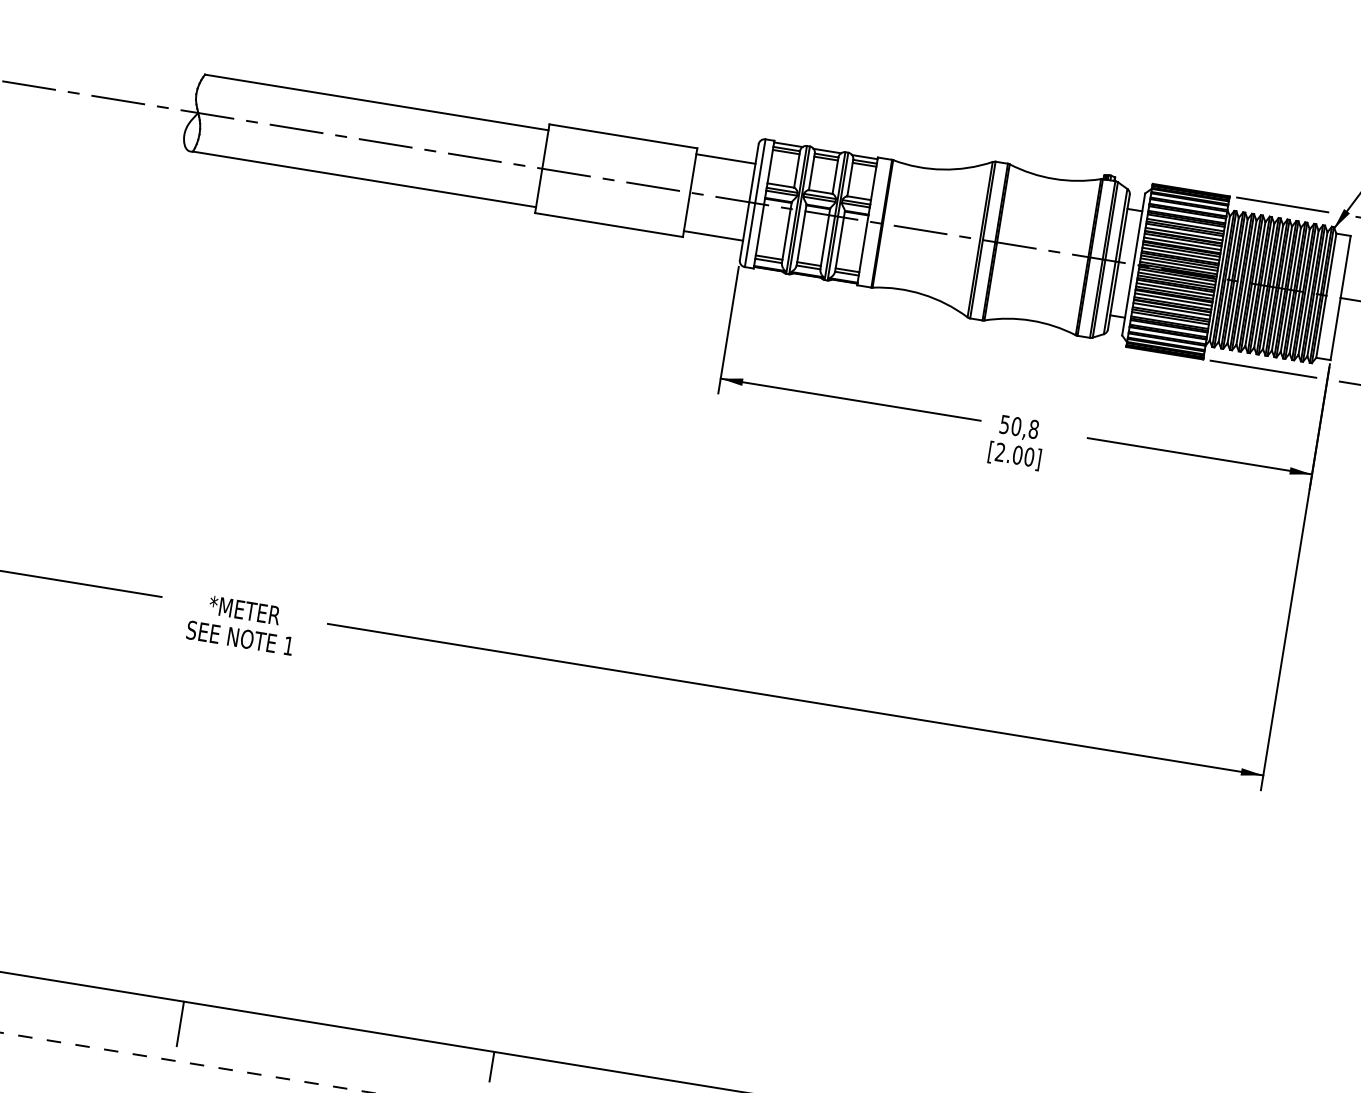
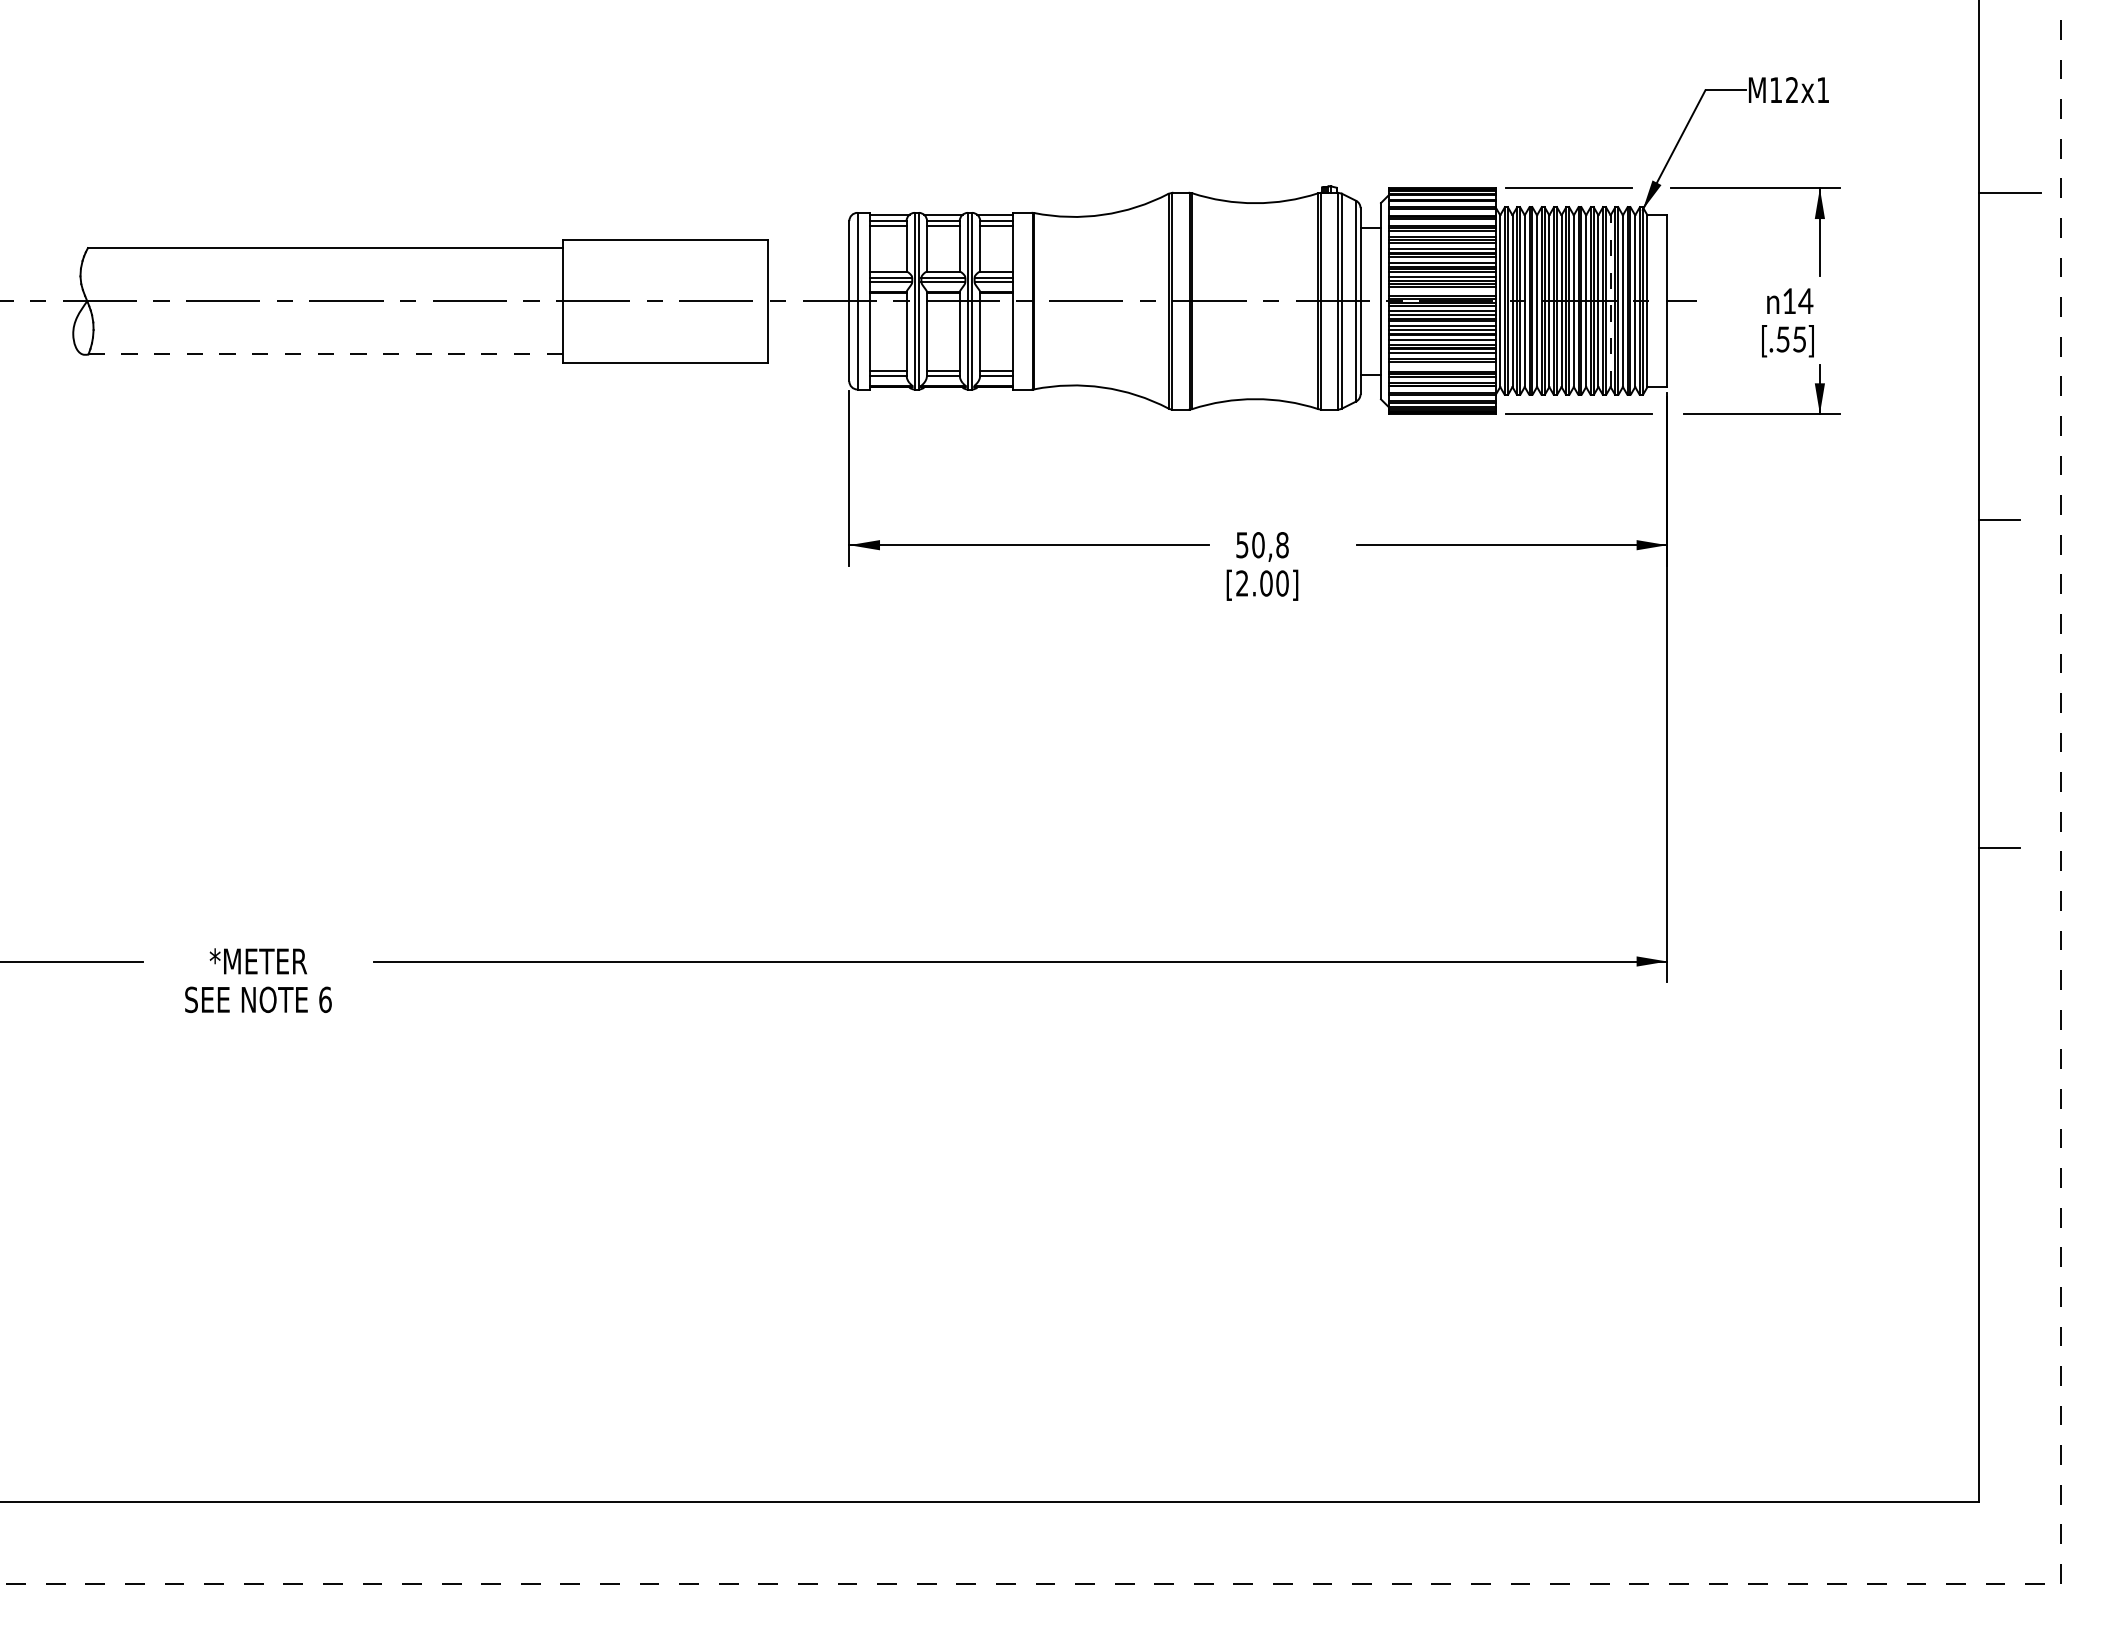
line: (725, 159) -> (808, 248), removed
line: (365, 179) -> (326, 354), solid -> dashed
line: (713, 236) -> (808, 354), removed
line: (1179, 264) -> (1442, 291), removed
line: (1299, 291) -> (1610, 301), solid -> dashed
line: (1170, 318) -> (1442, 365), removed
text: (288, 645) -> (325, 999), 1 -> 6
line: (180, 1023) -> (261, 1532), removed
line: (492, 1066) -> (691, 1522), removed

